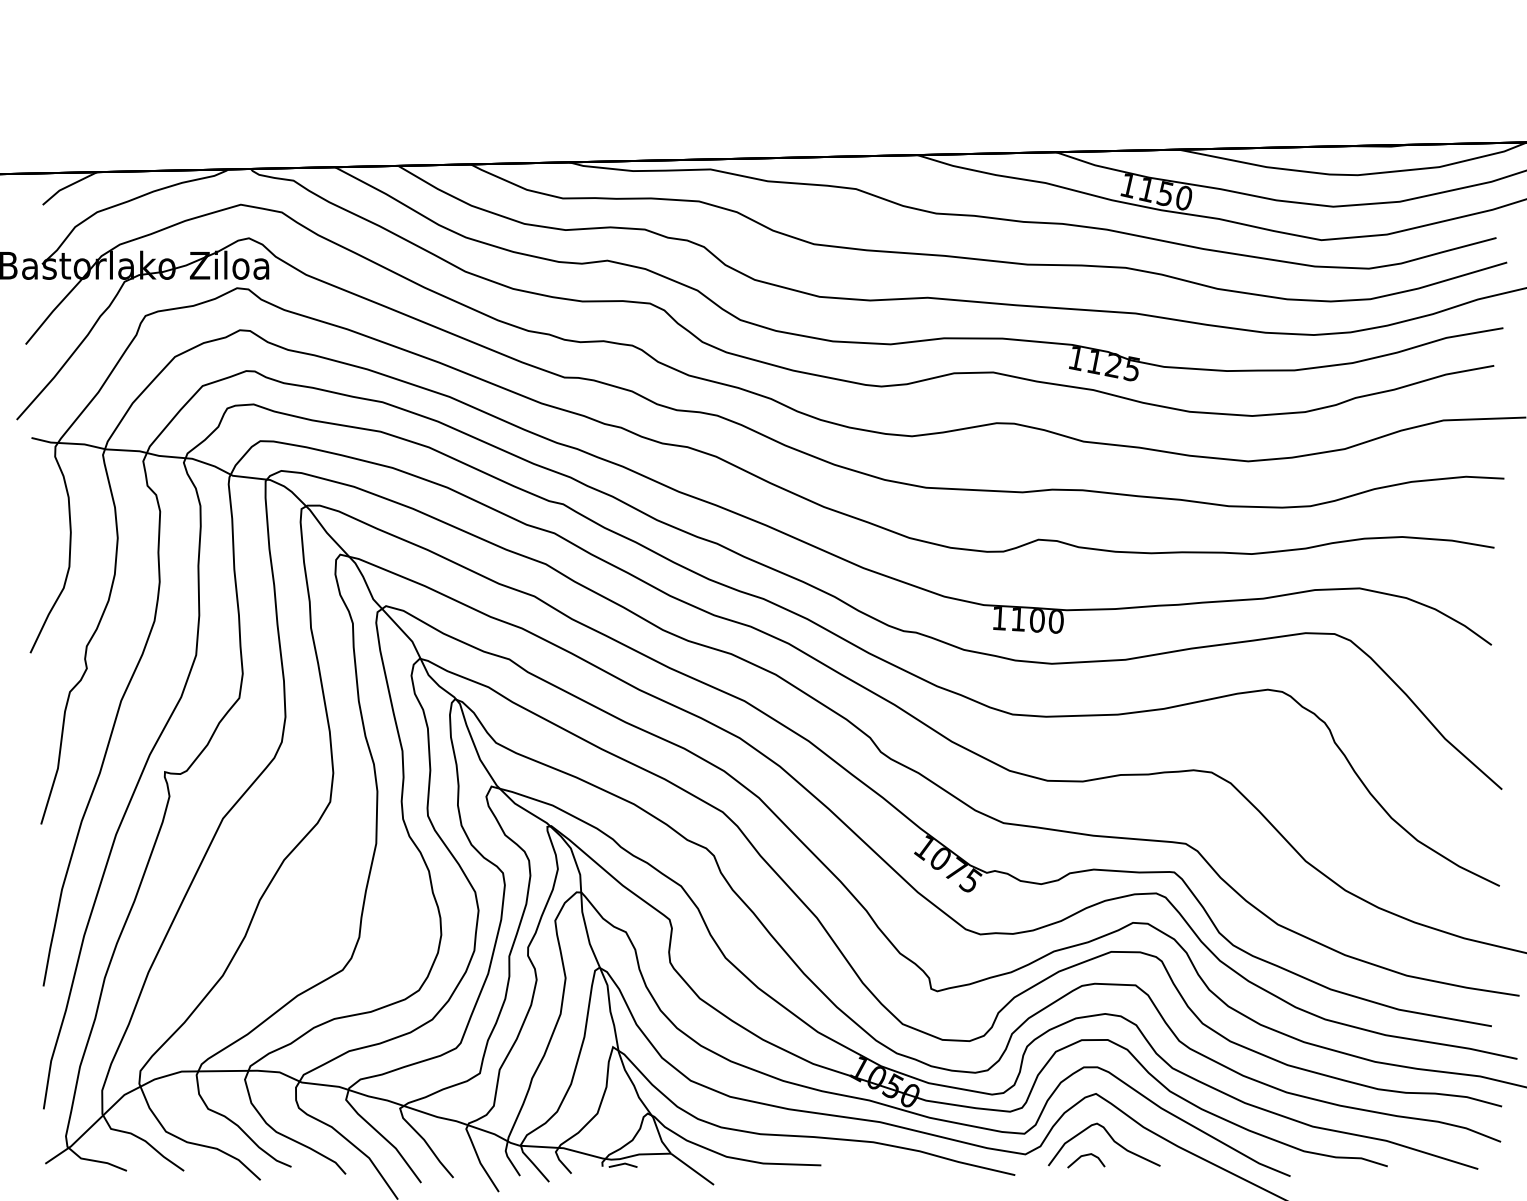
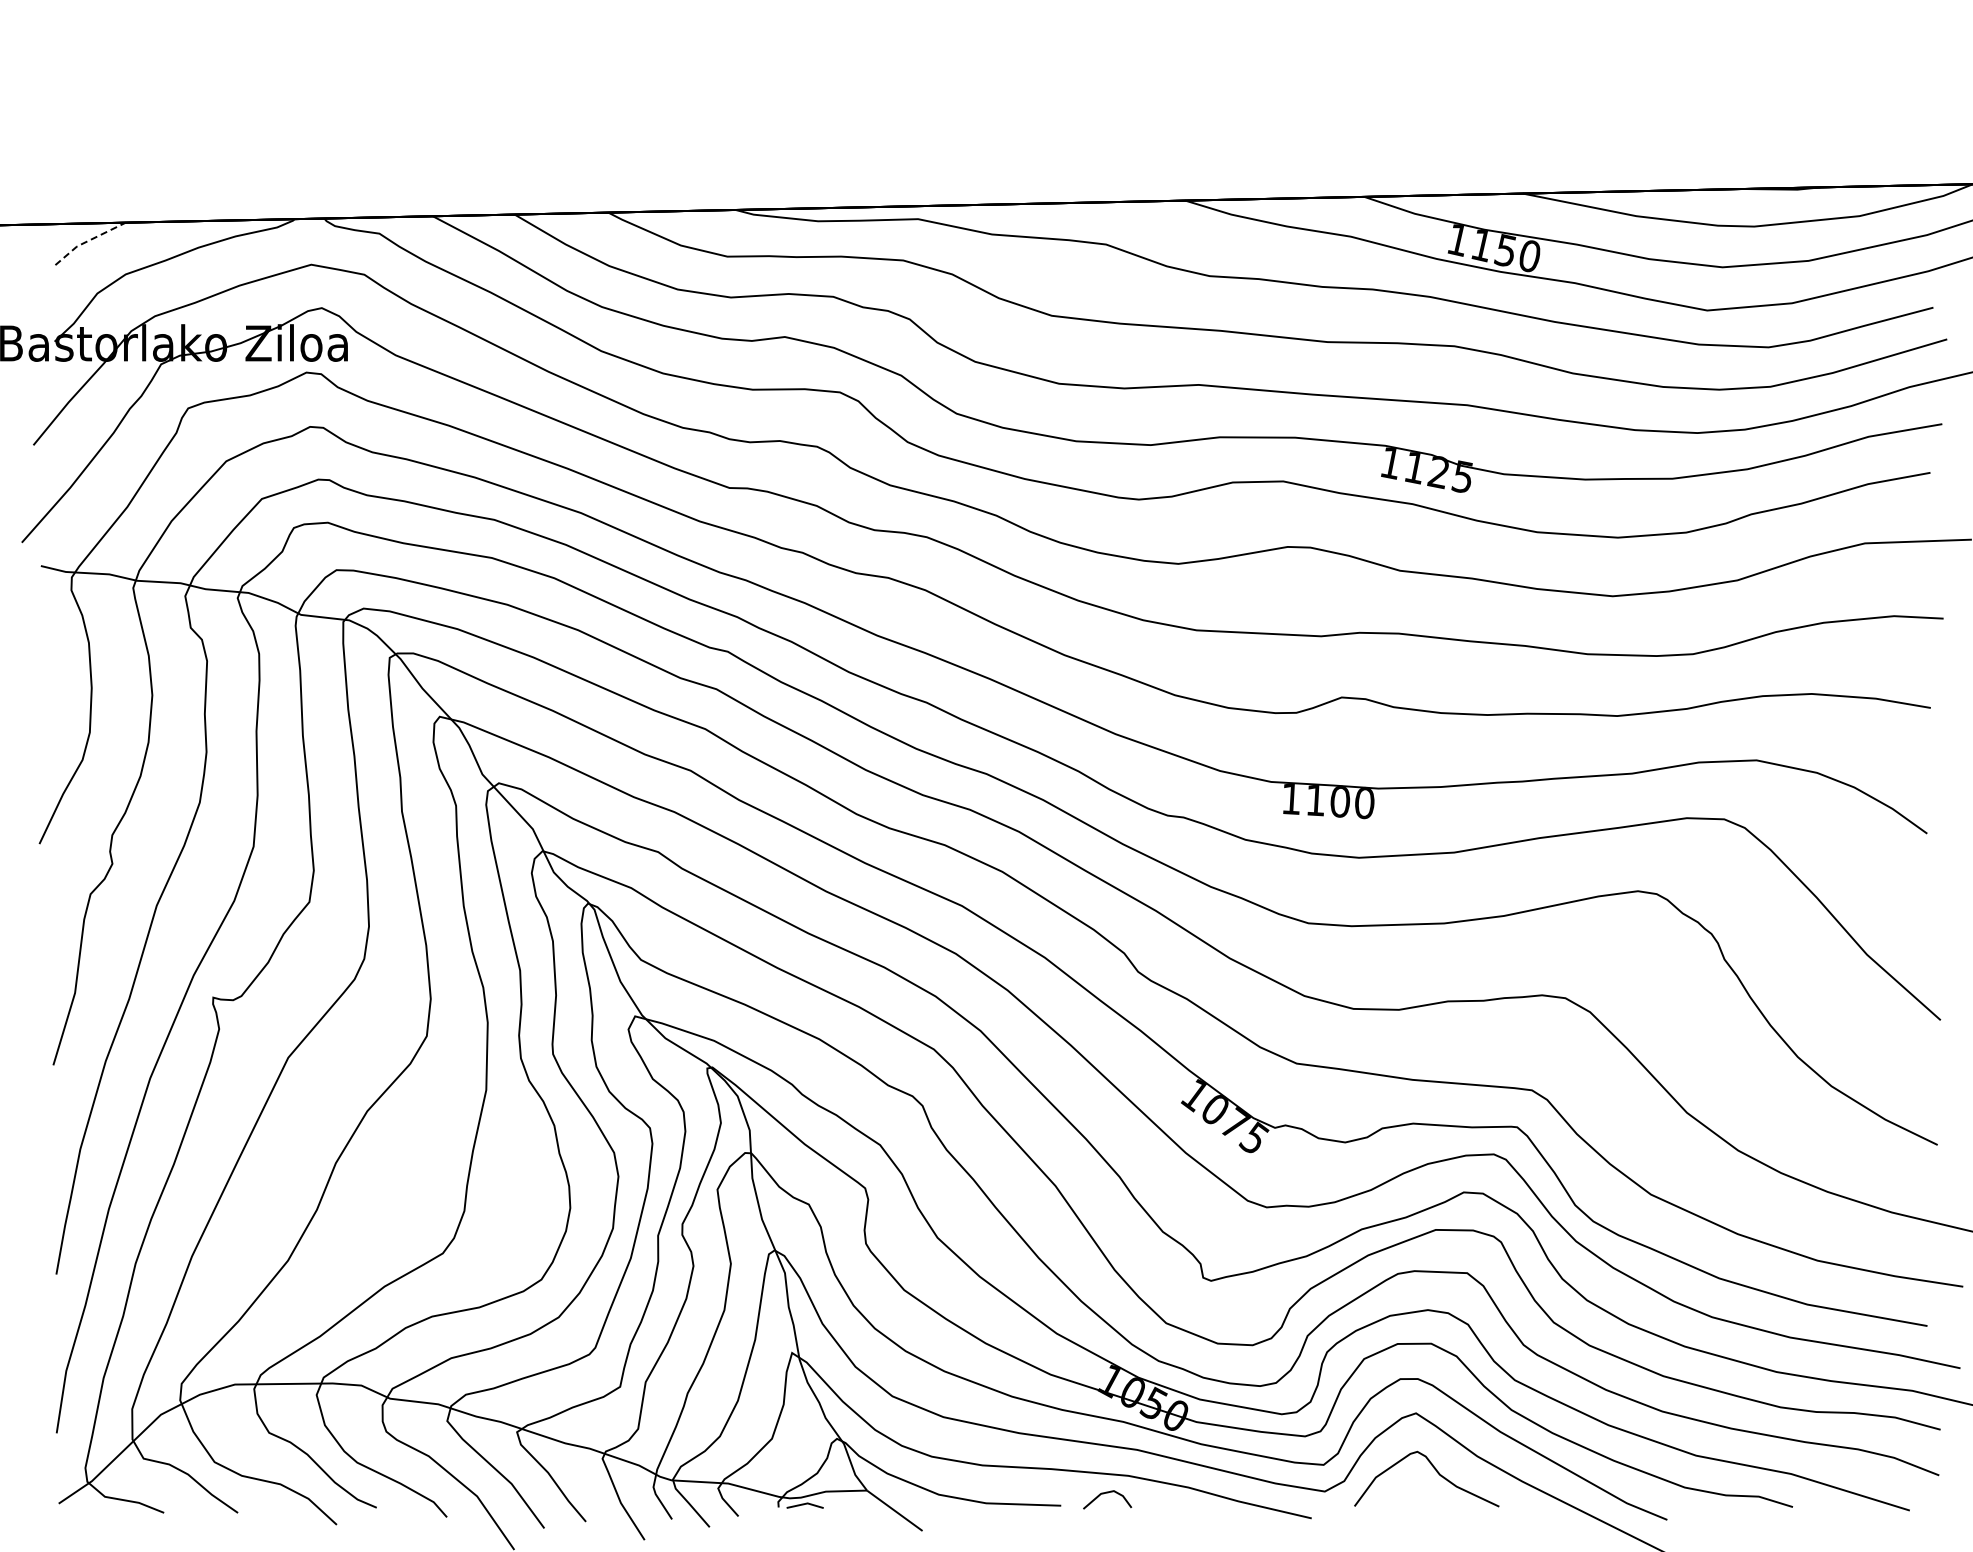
line: (68, 185) -> (88, 240), solid -> dashed
line: (1086, 1155) -> (1107, 1493), moved

